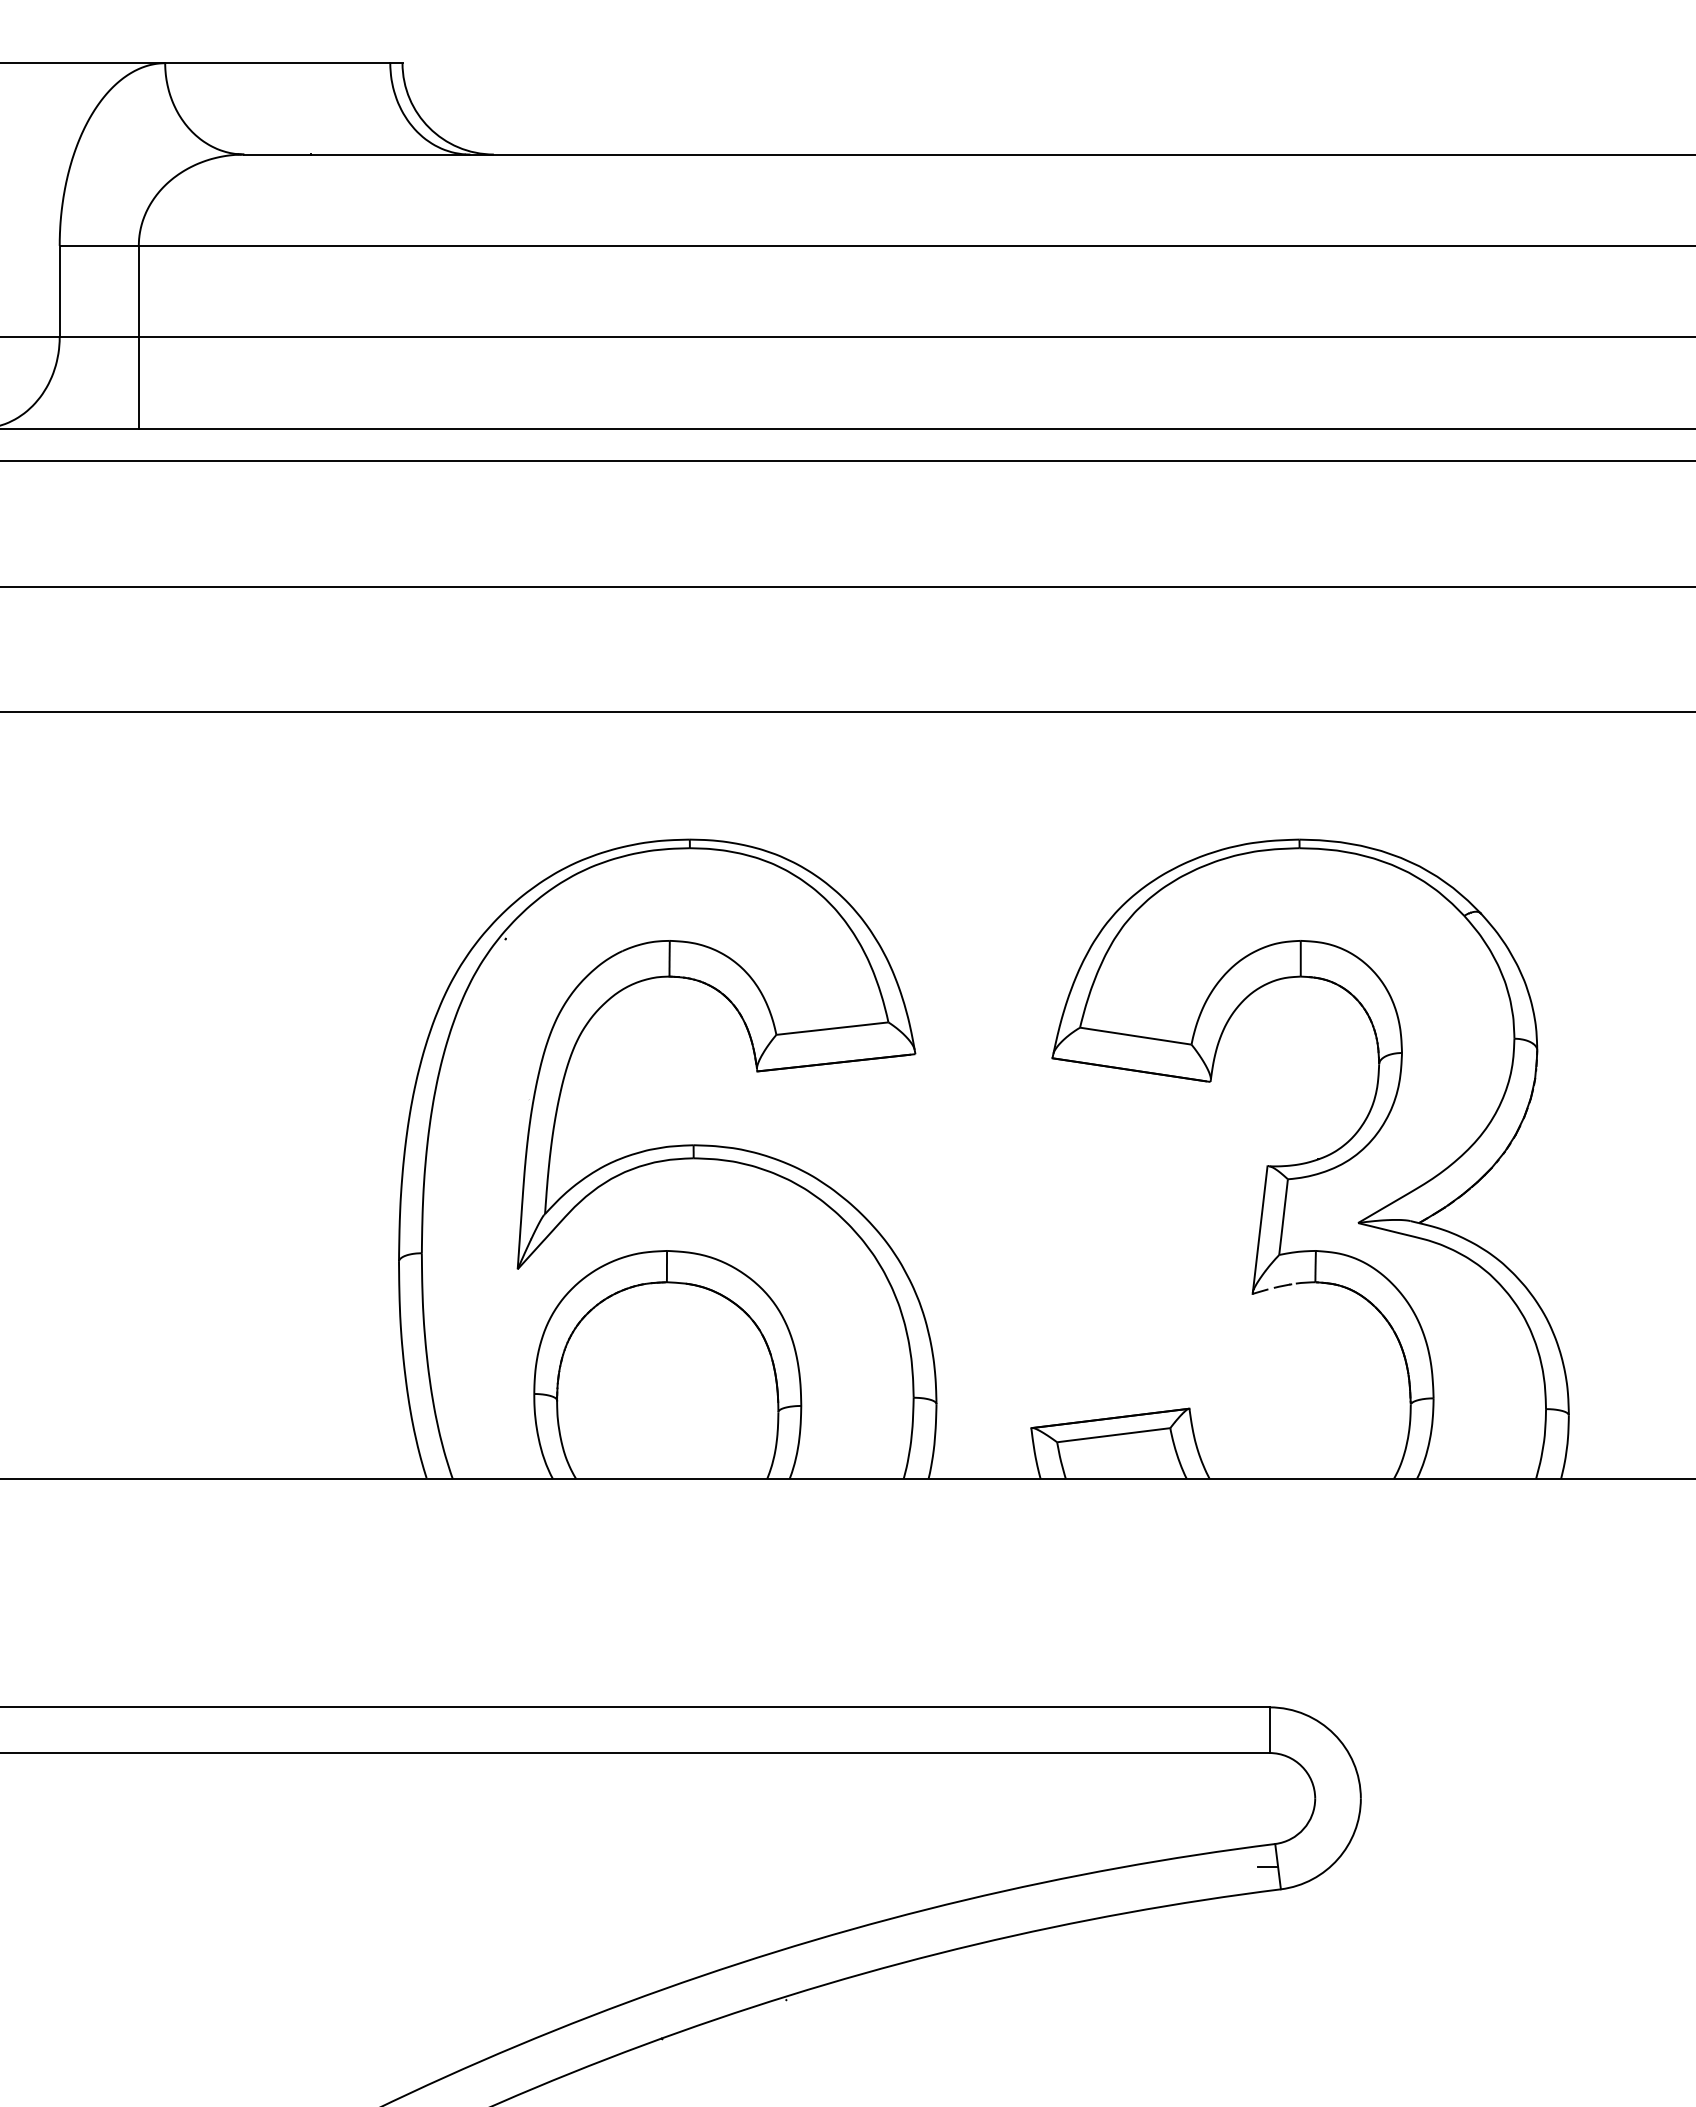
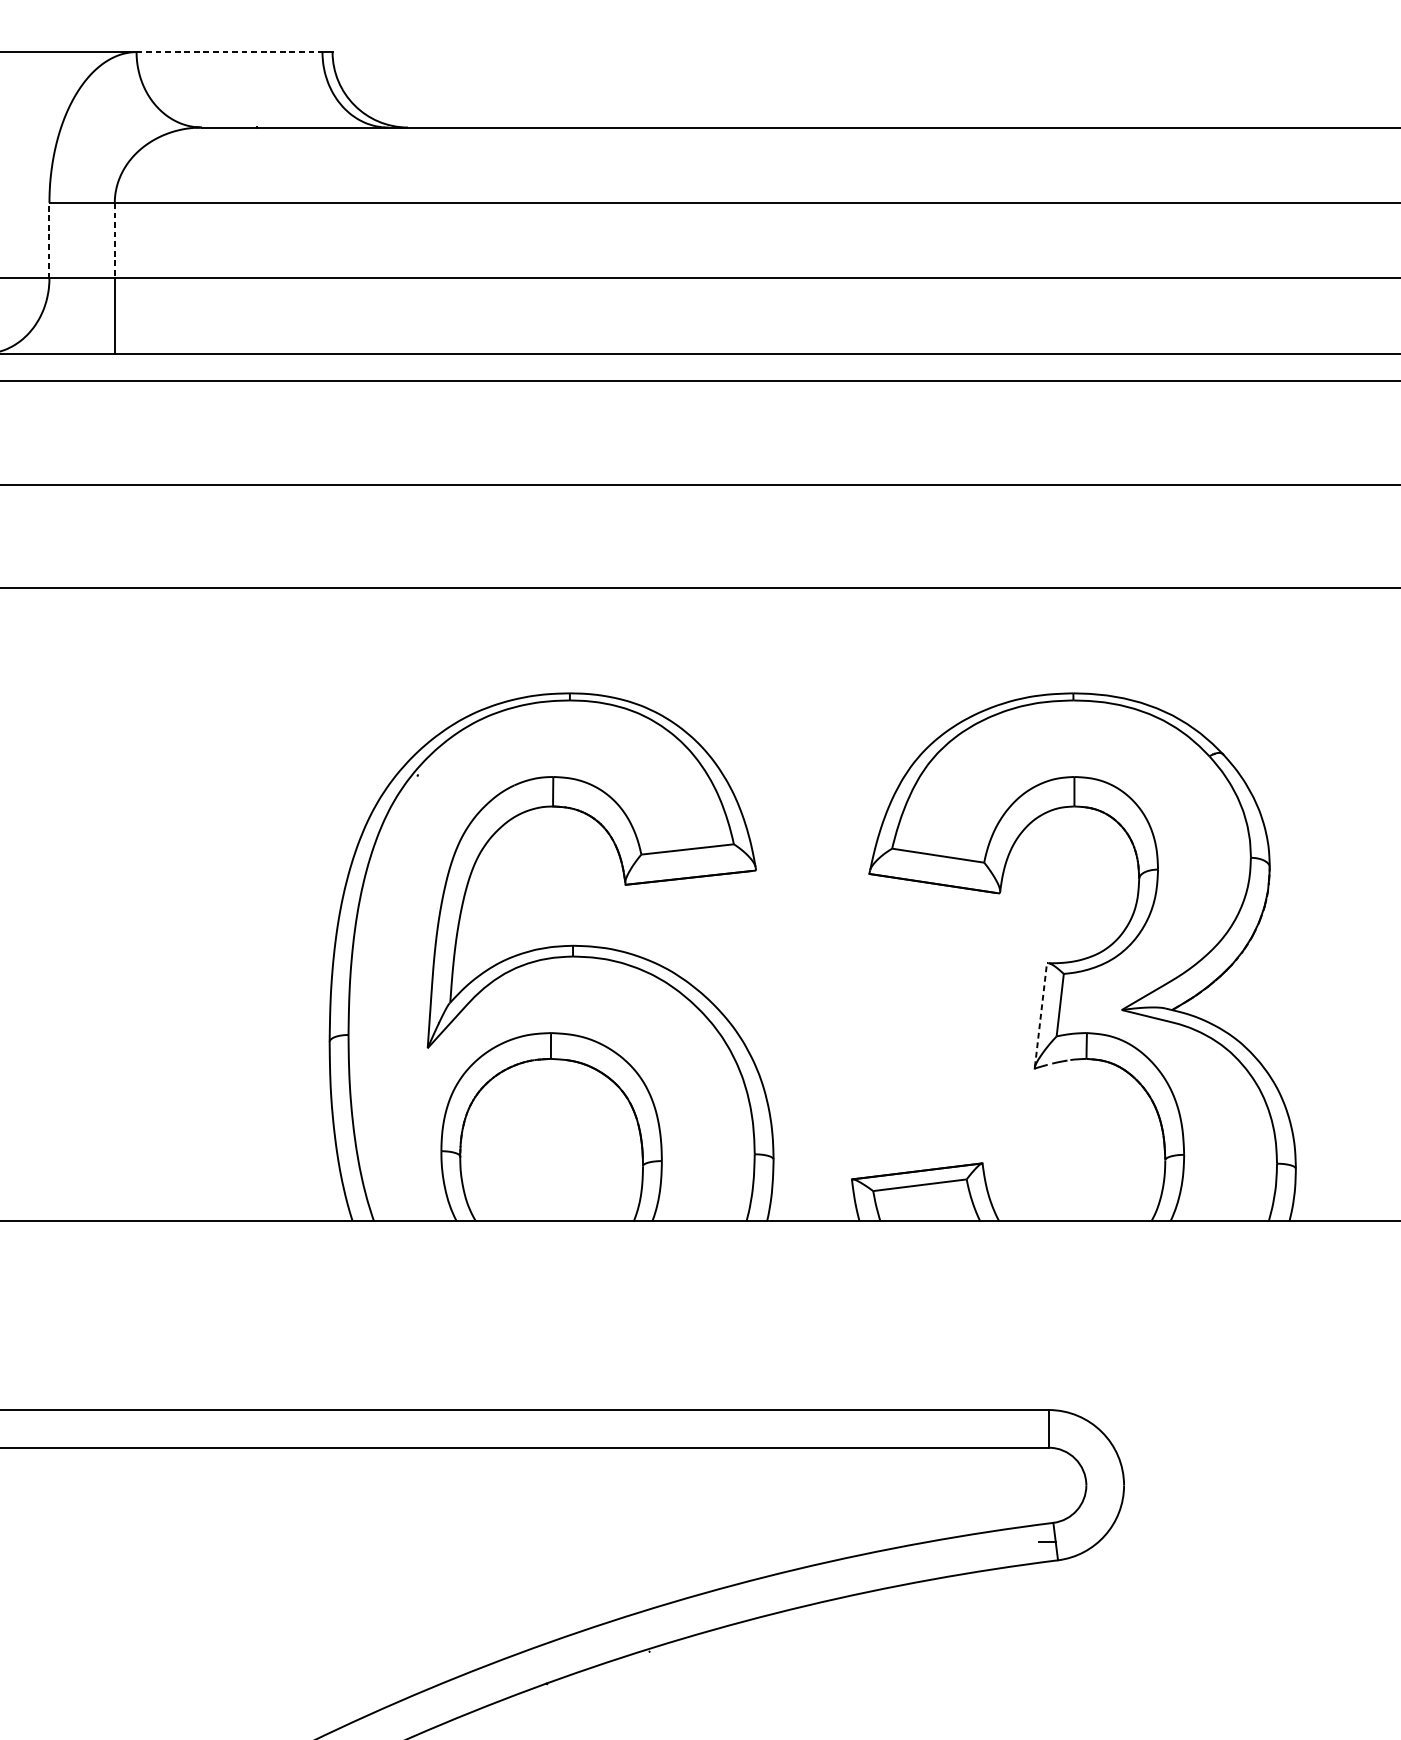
line: (277, 63) -> (229, 52), solid -> dashed
line: (59, 291) -> (49, 240), solid -> dashed
line: (138, 291) -> (114, 240), solid -> dashed
line: (1260, 1228) -> (1041, 1014), solid -> dashed

